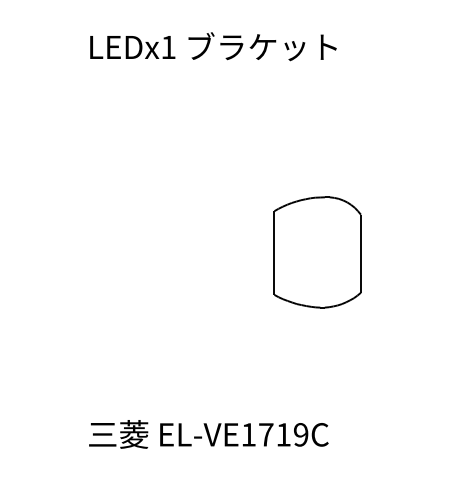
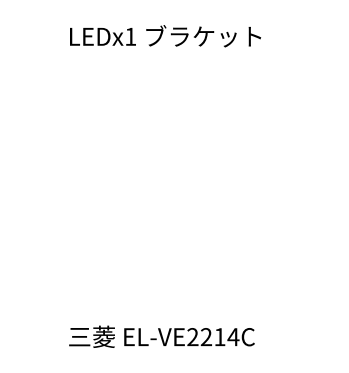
part: (317, 252) -> (246, 195), removed
text: (275, 435) -> (213, 337), EL-VE1719C -> EL-VE2214C

